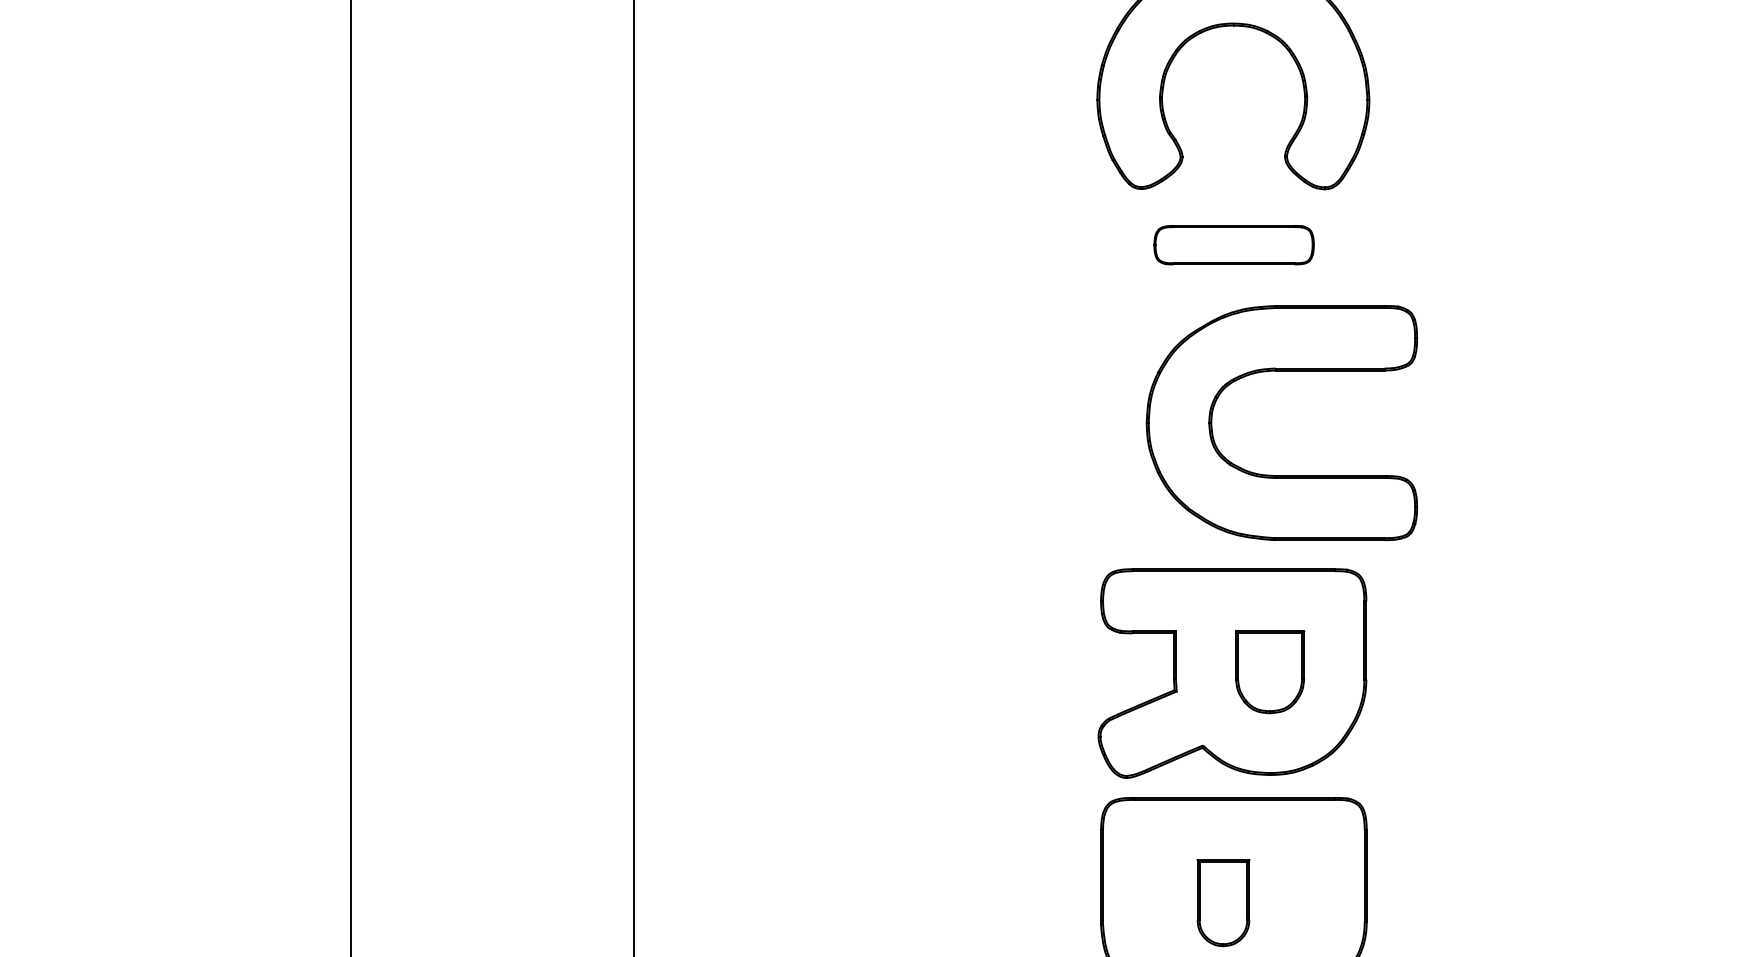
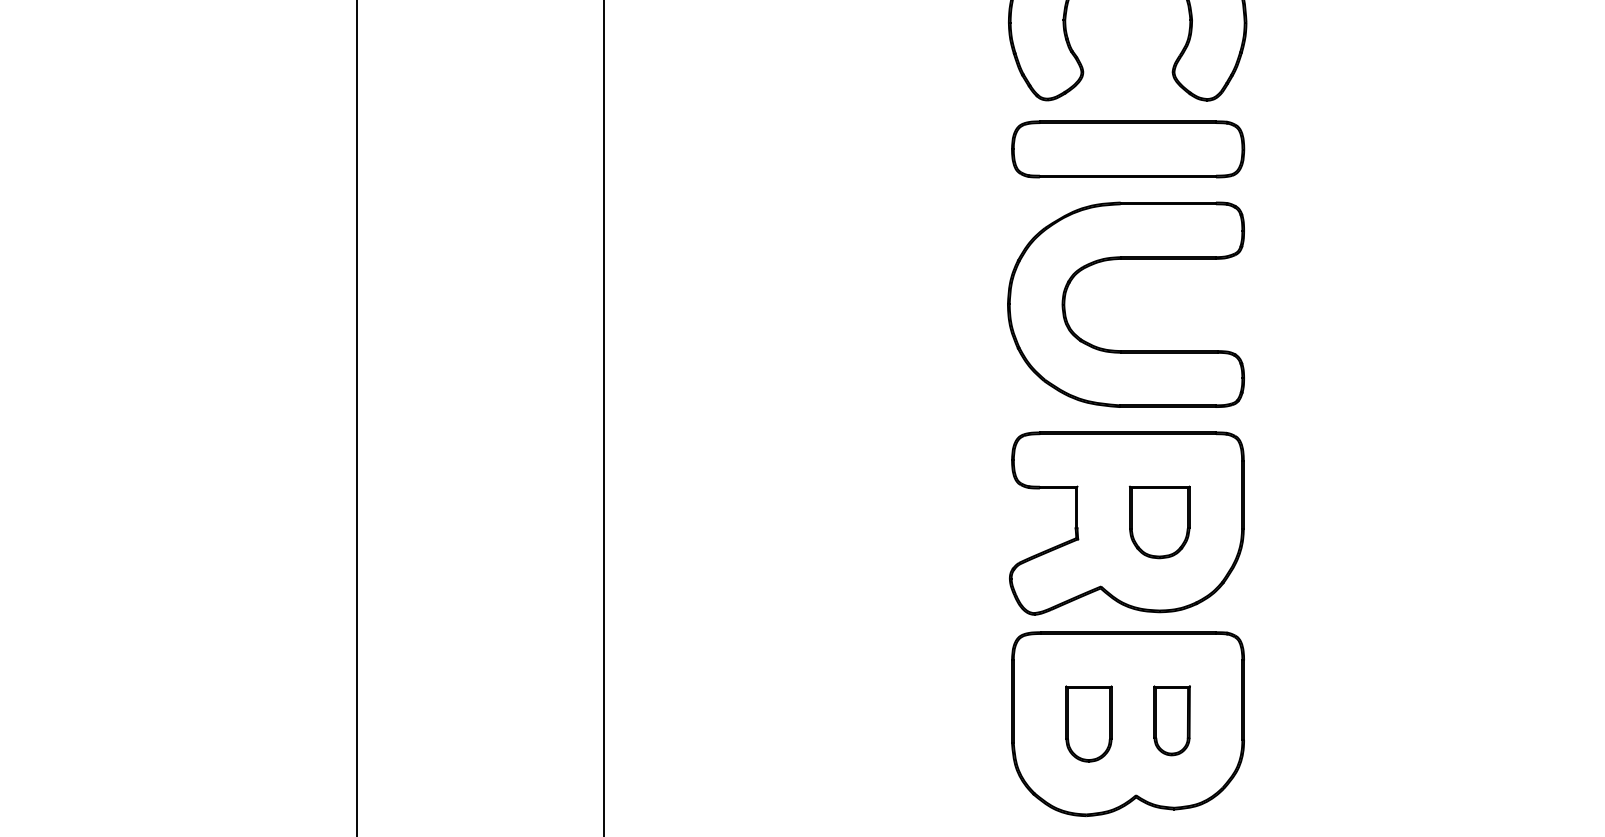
part: (1234, 245) -> (1128, 149), size x1.67
part: (1281, 371) -> (1125, 259), moved
part: (1283, 898) -> (1171, 720), added
part: (1222, 902) -> (1088, 723), moved

